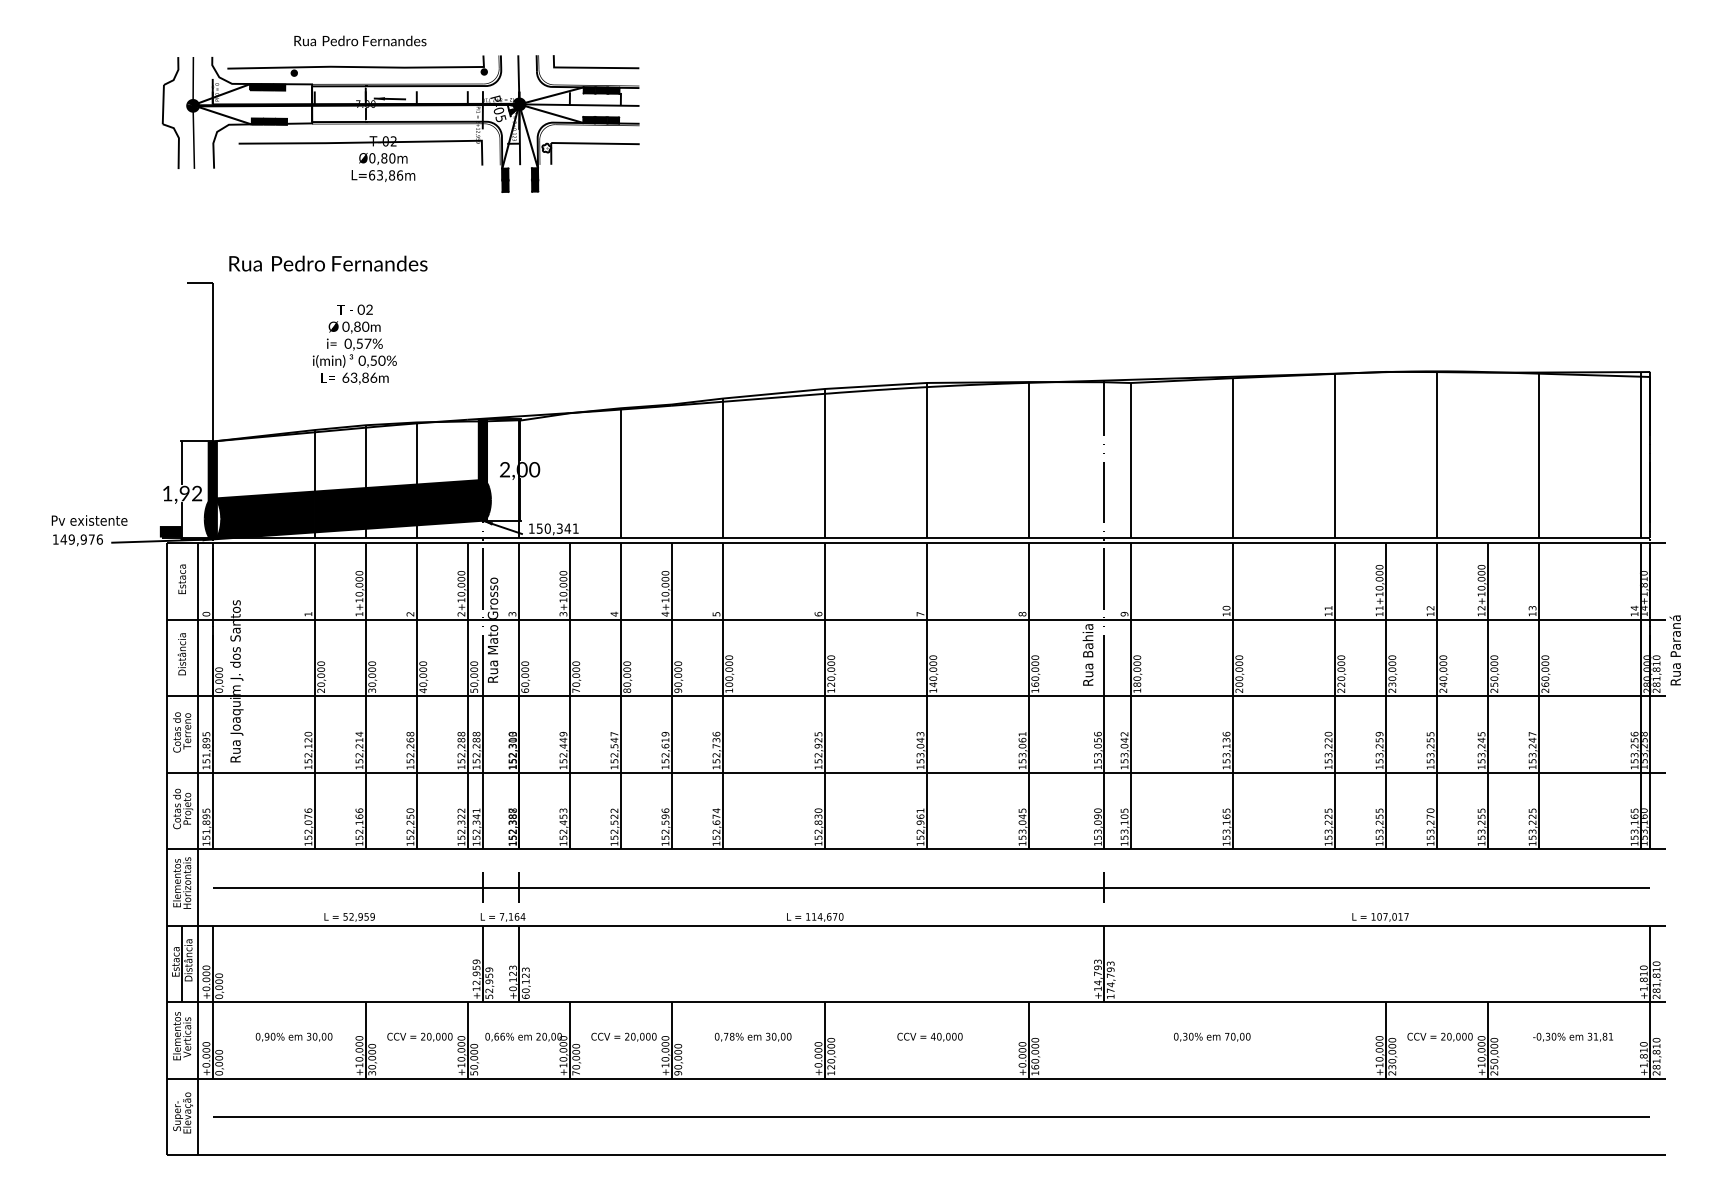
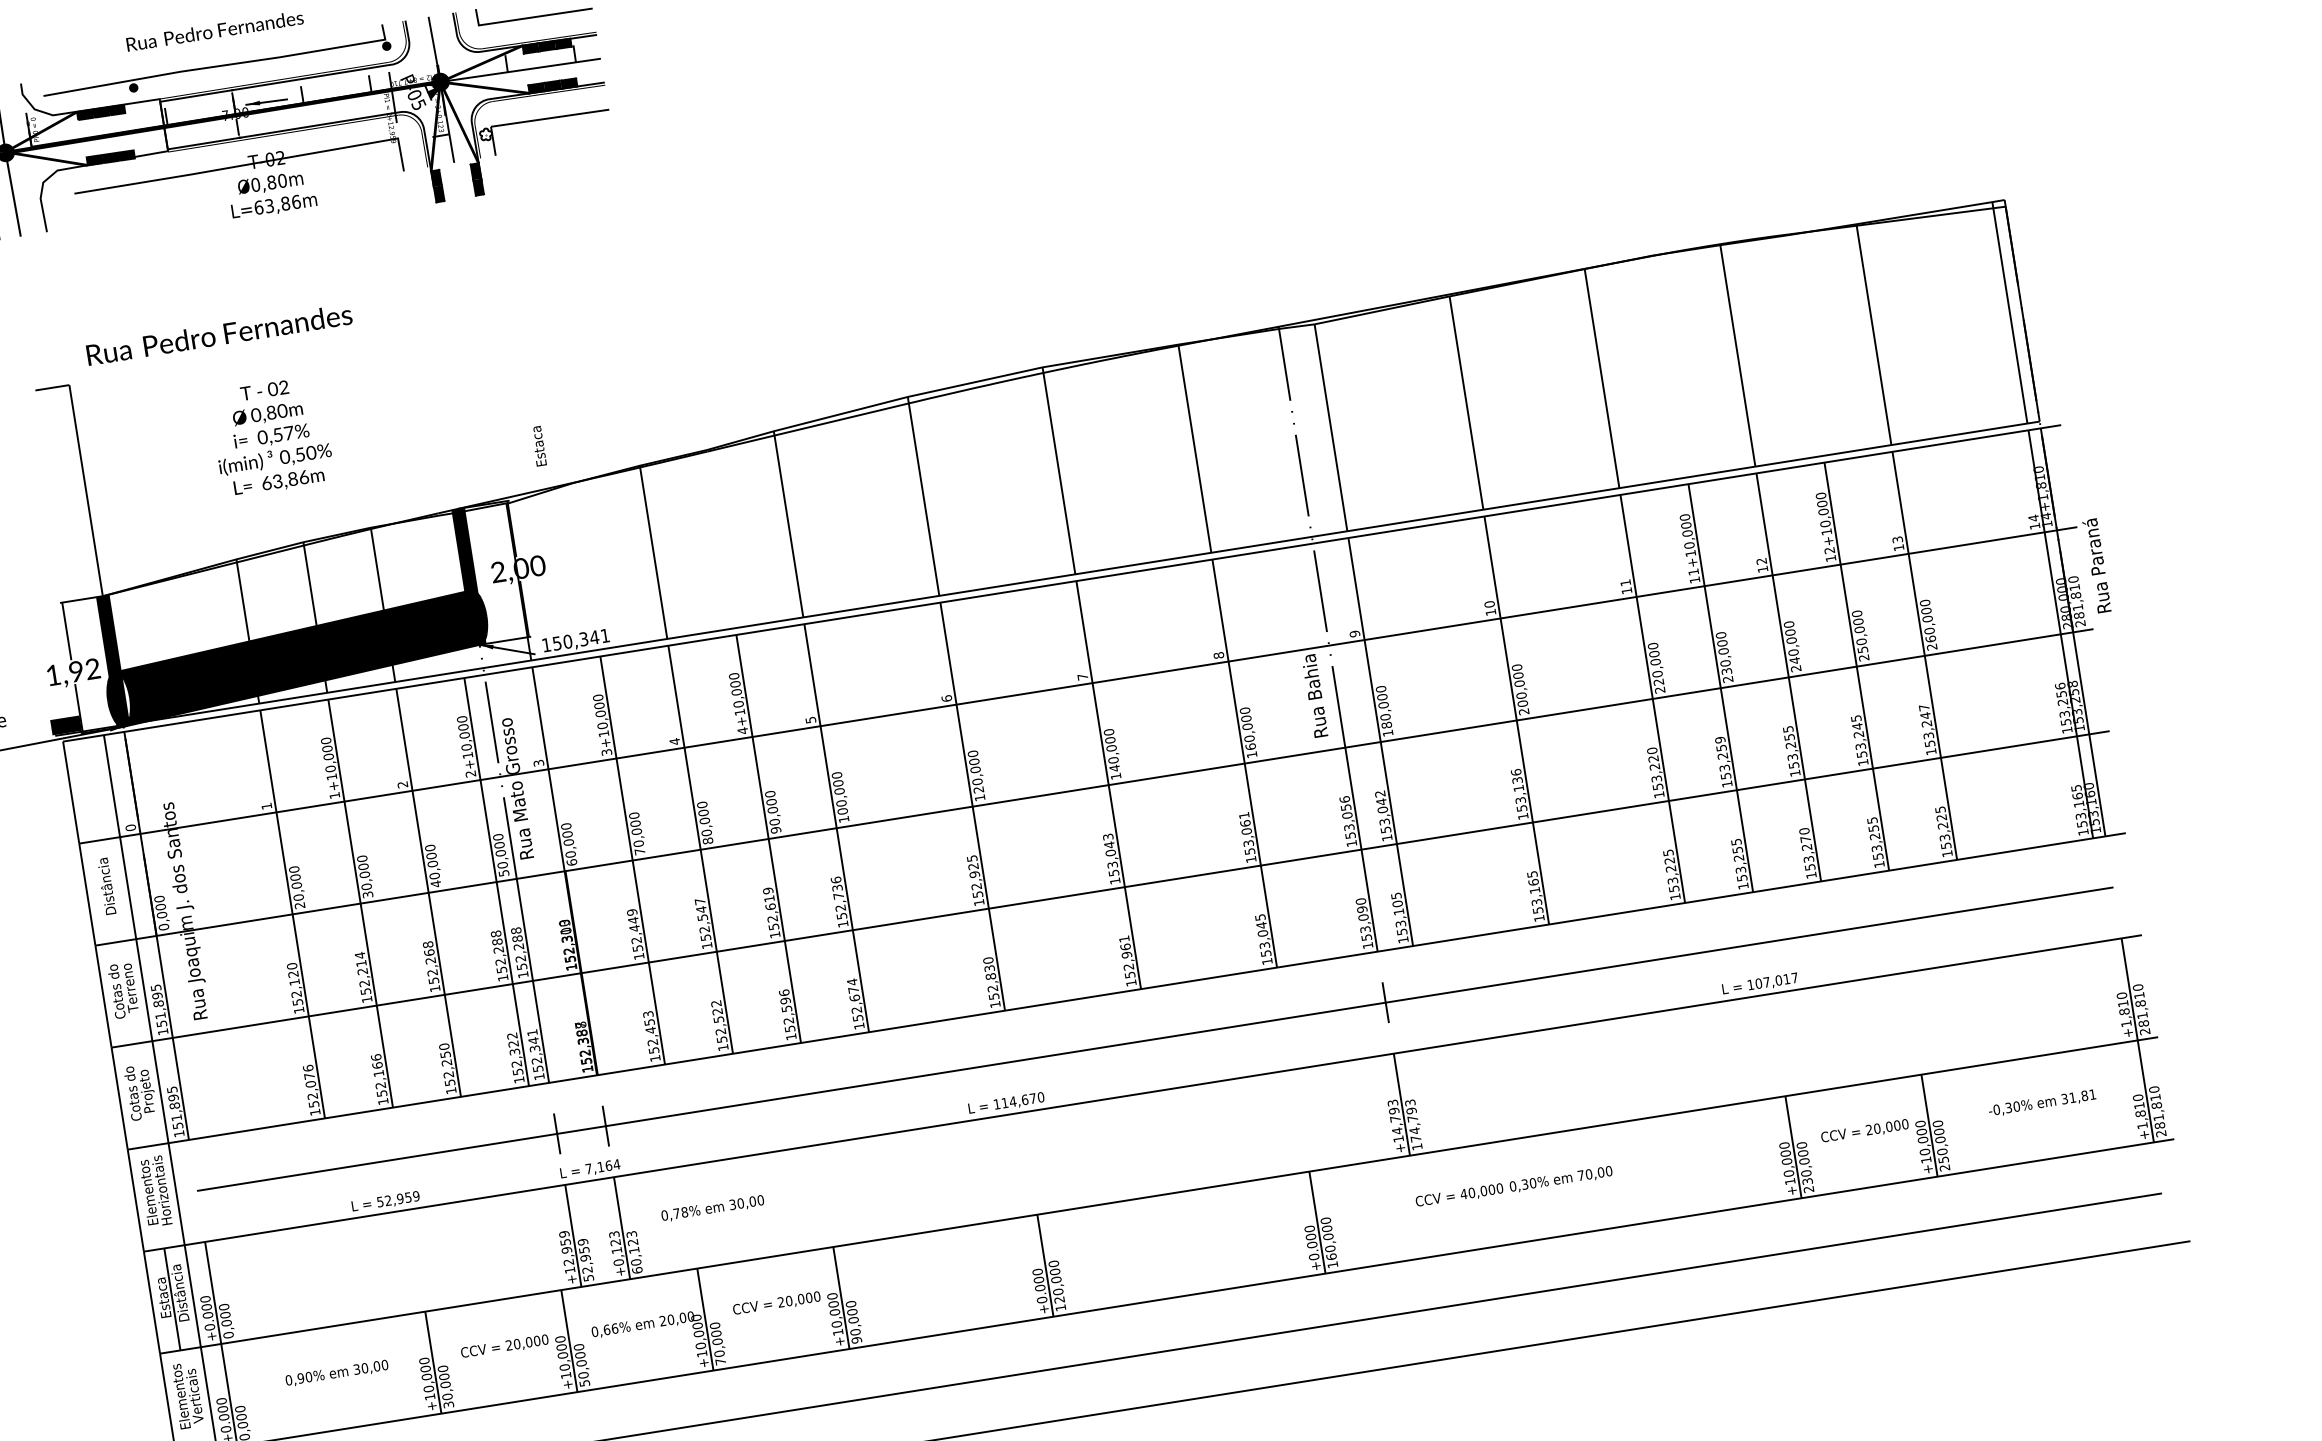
text: (182, 578) -> (539, 445), moved
text: (752, 1036) -> (711, 1207), moved
text: (929, 1036) -> (1458, 1194), moved

